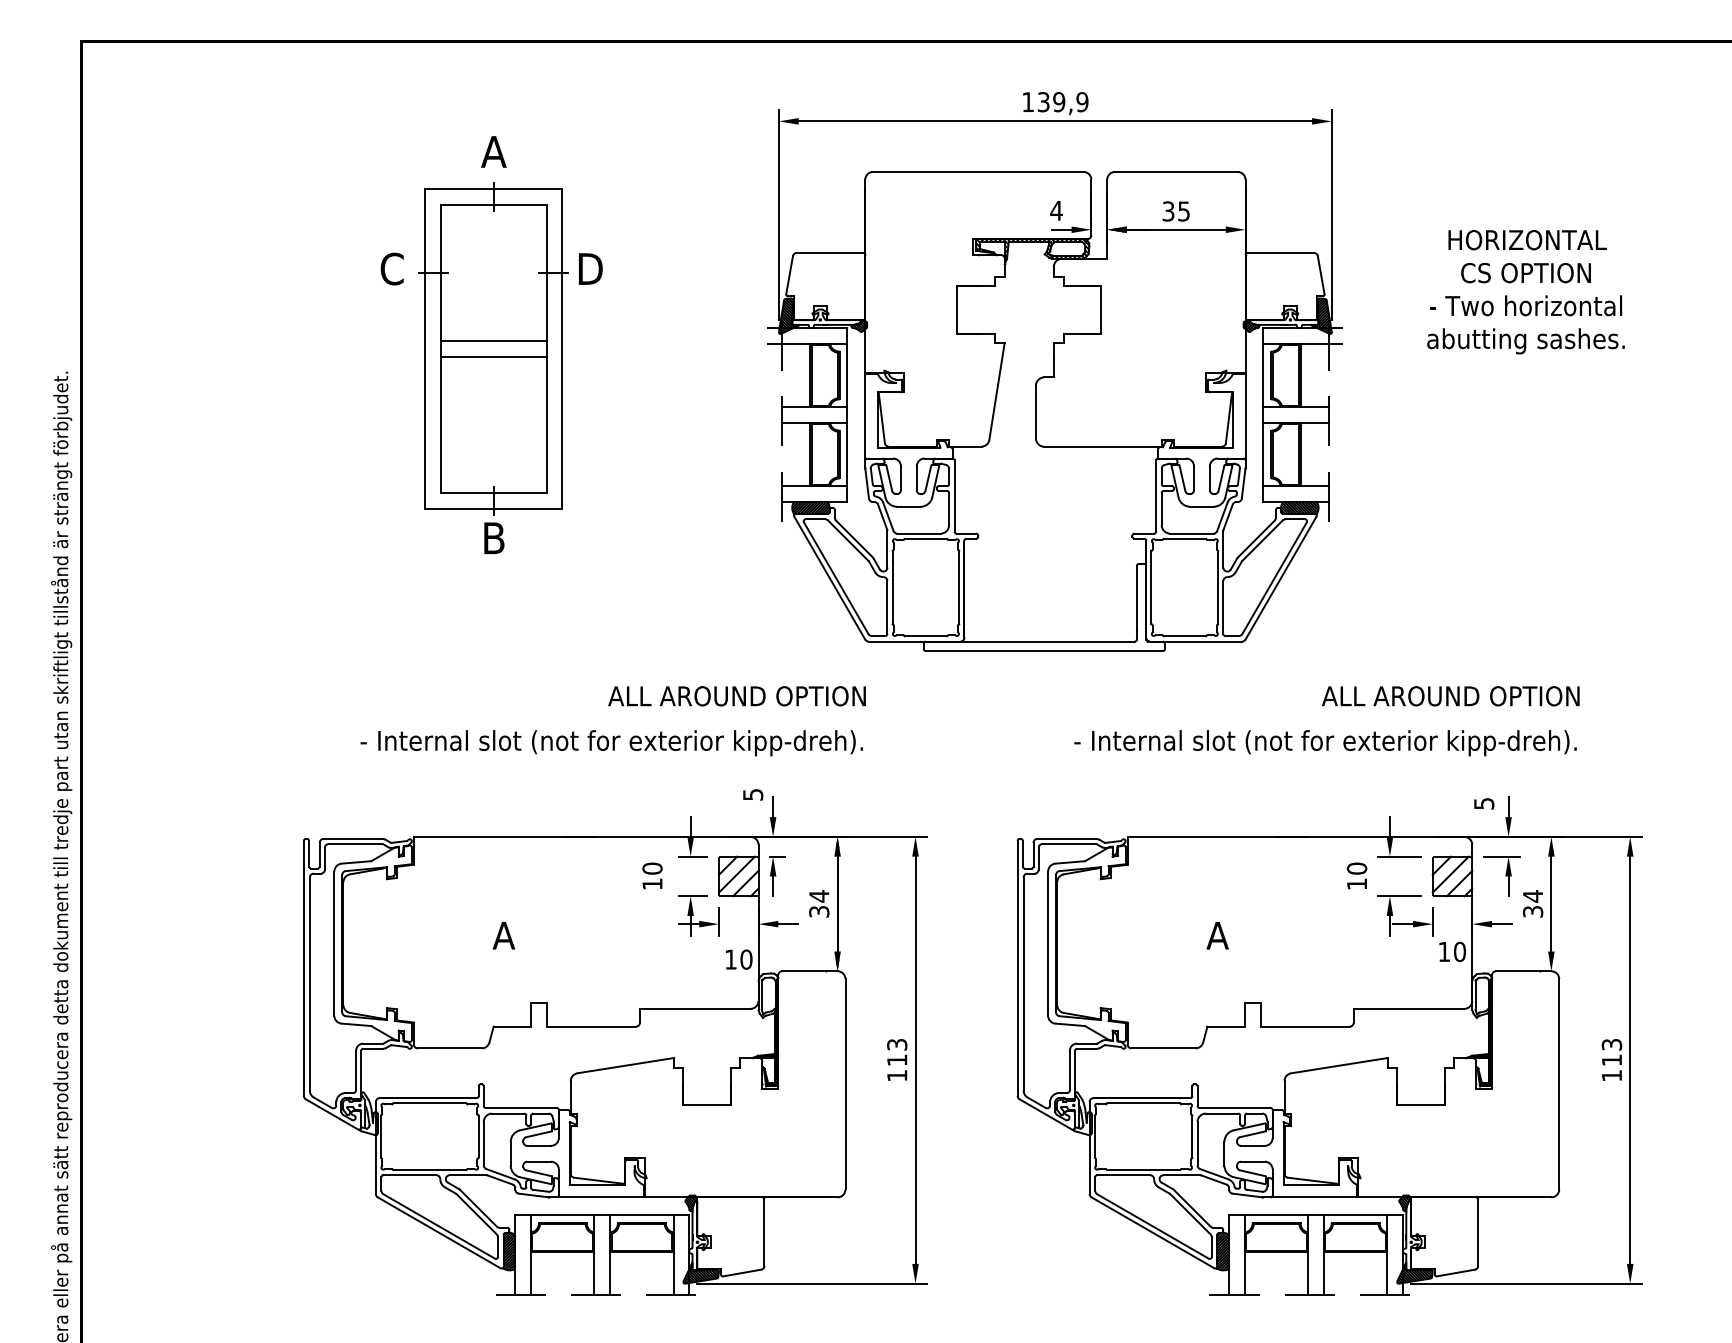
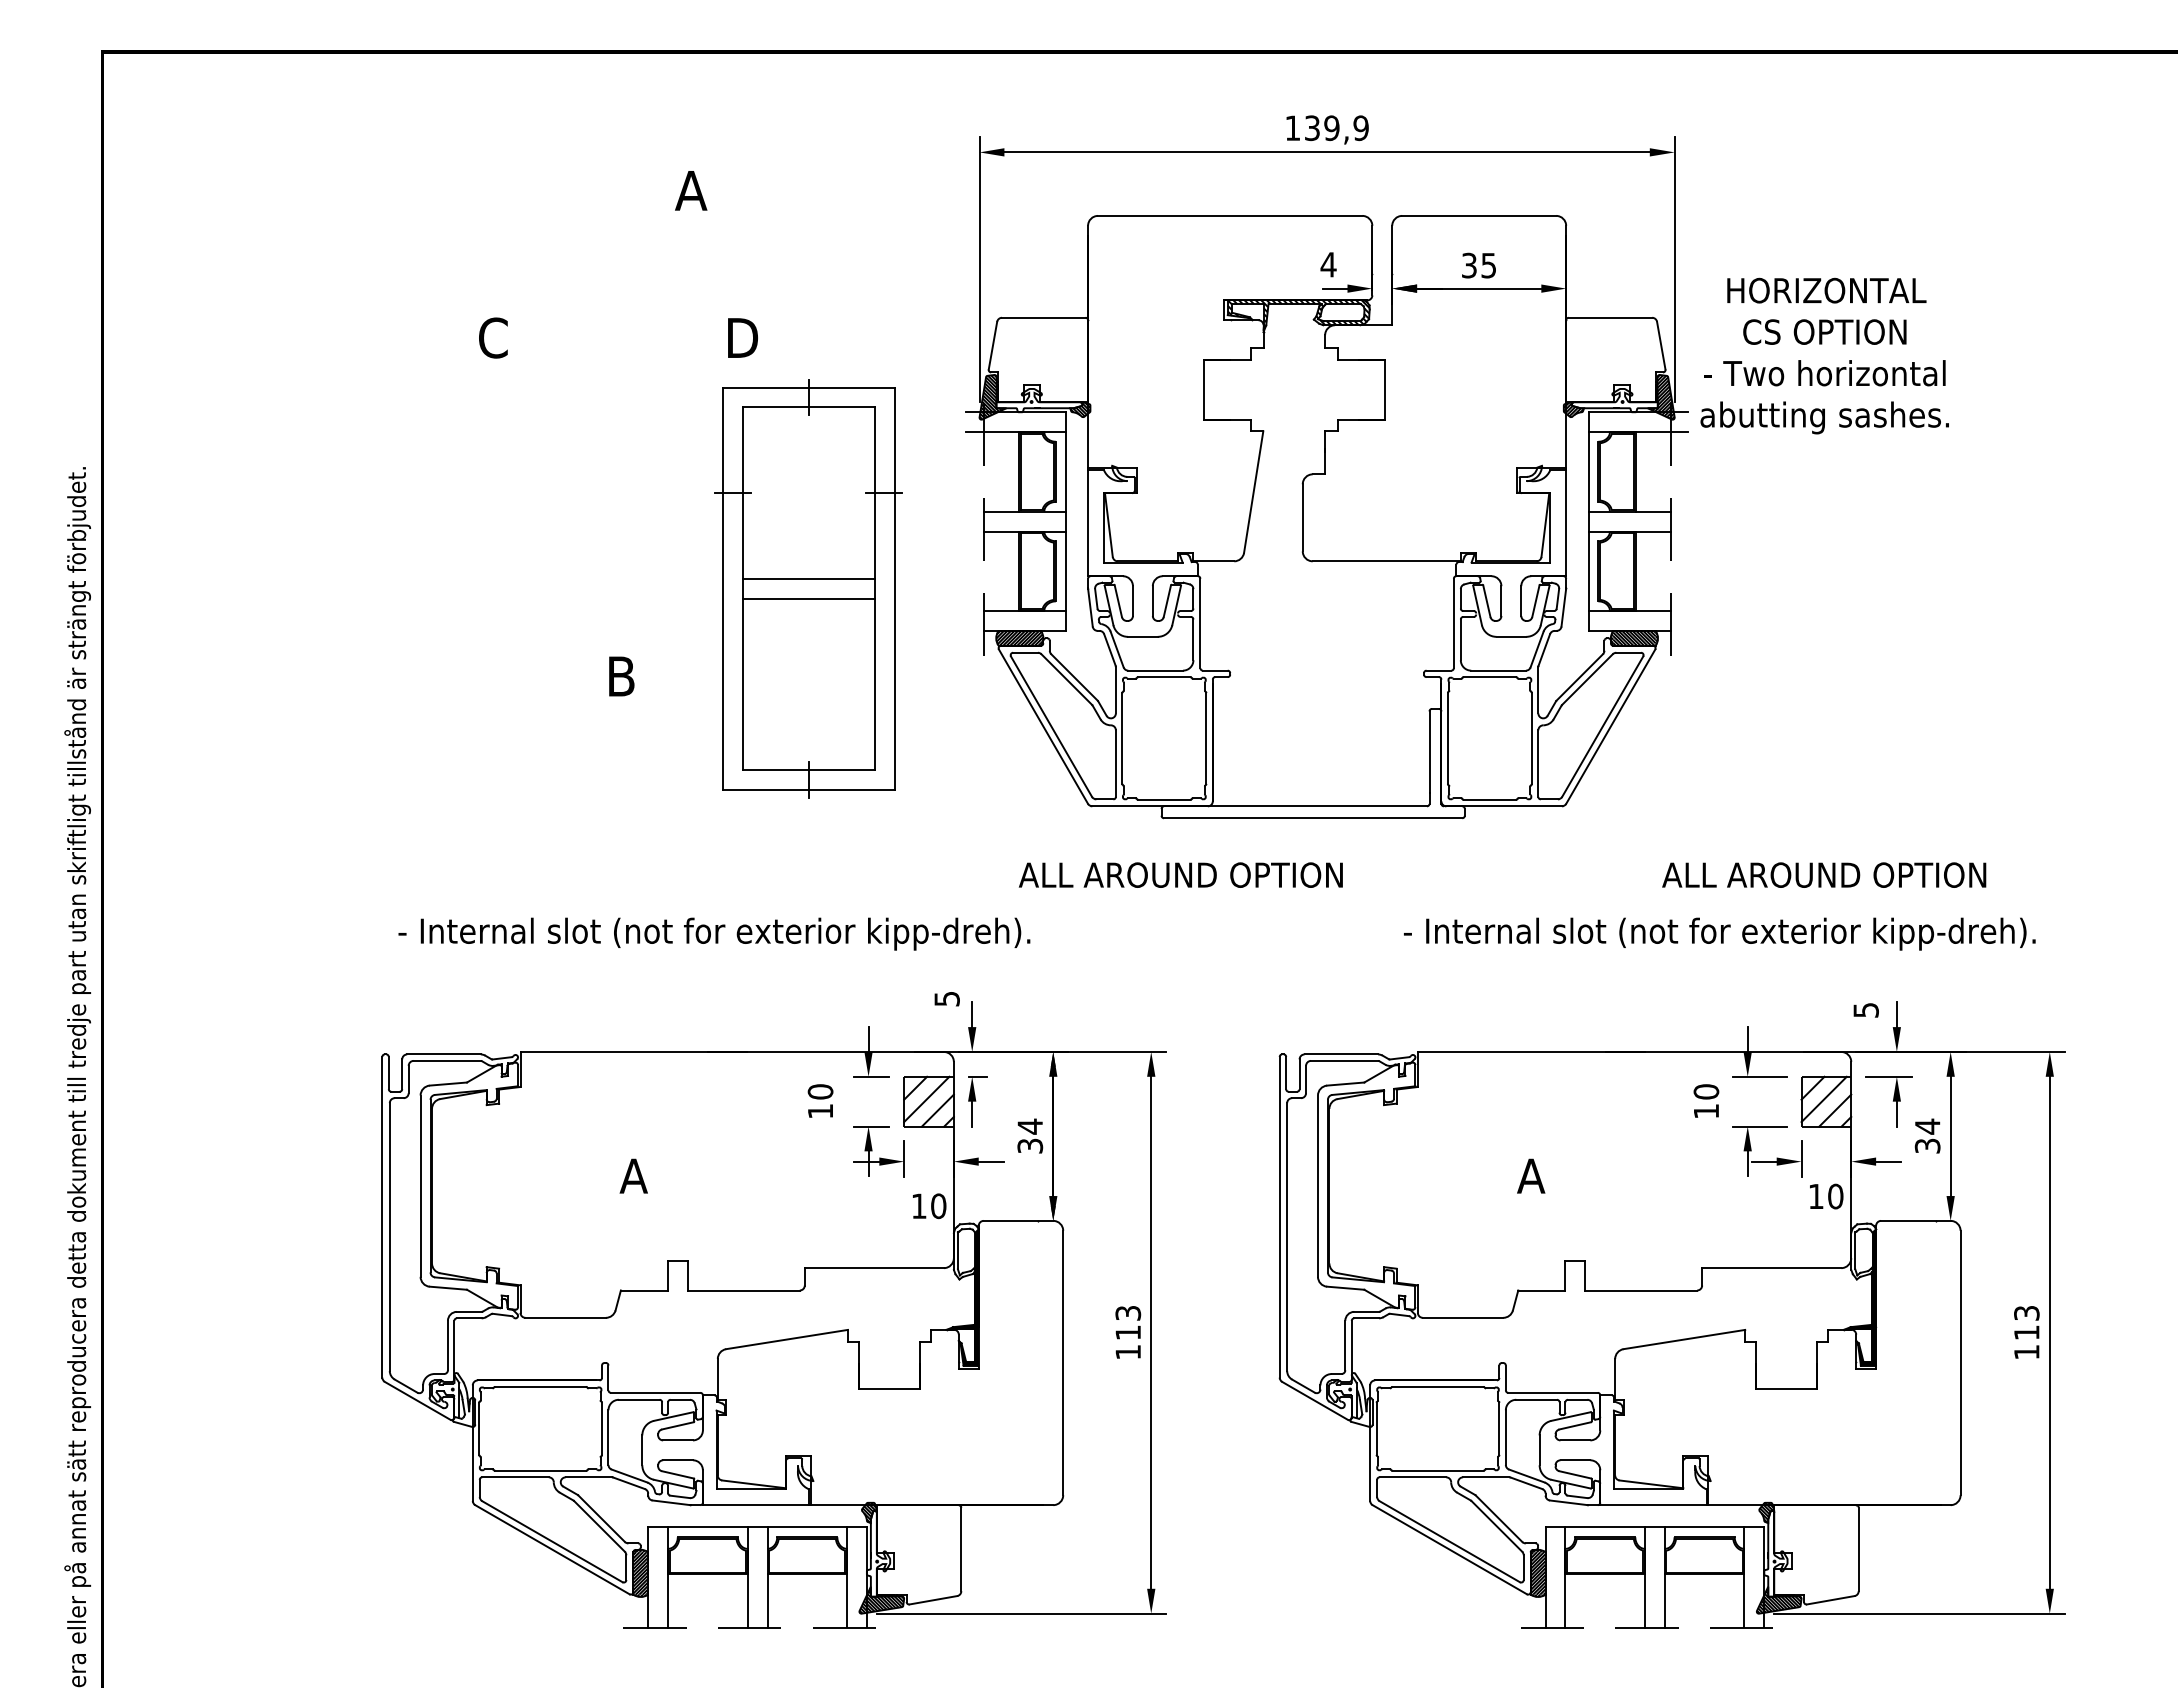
text: (494, 151) -> (691, 190), moved
text: (1525, 291) -> (1824, 355), moved
part: (493, 348) -> (808, 588), moved
text: (736, 695) -> (1180, 874), moved
text: (611, 742) -> (714, 933), moved
text: (1325, 742) -> (1719, 933), moved

